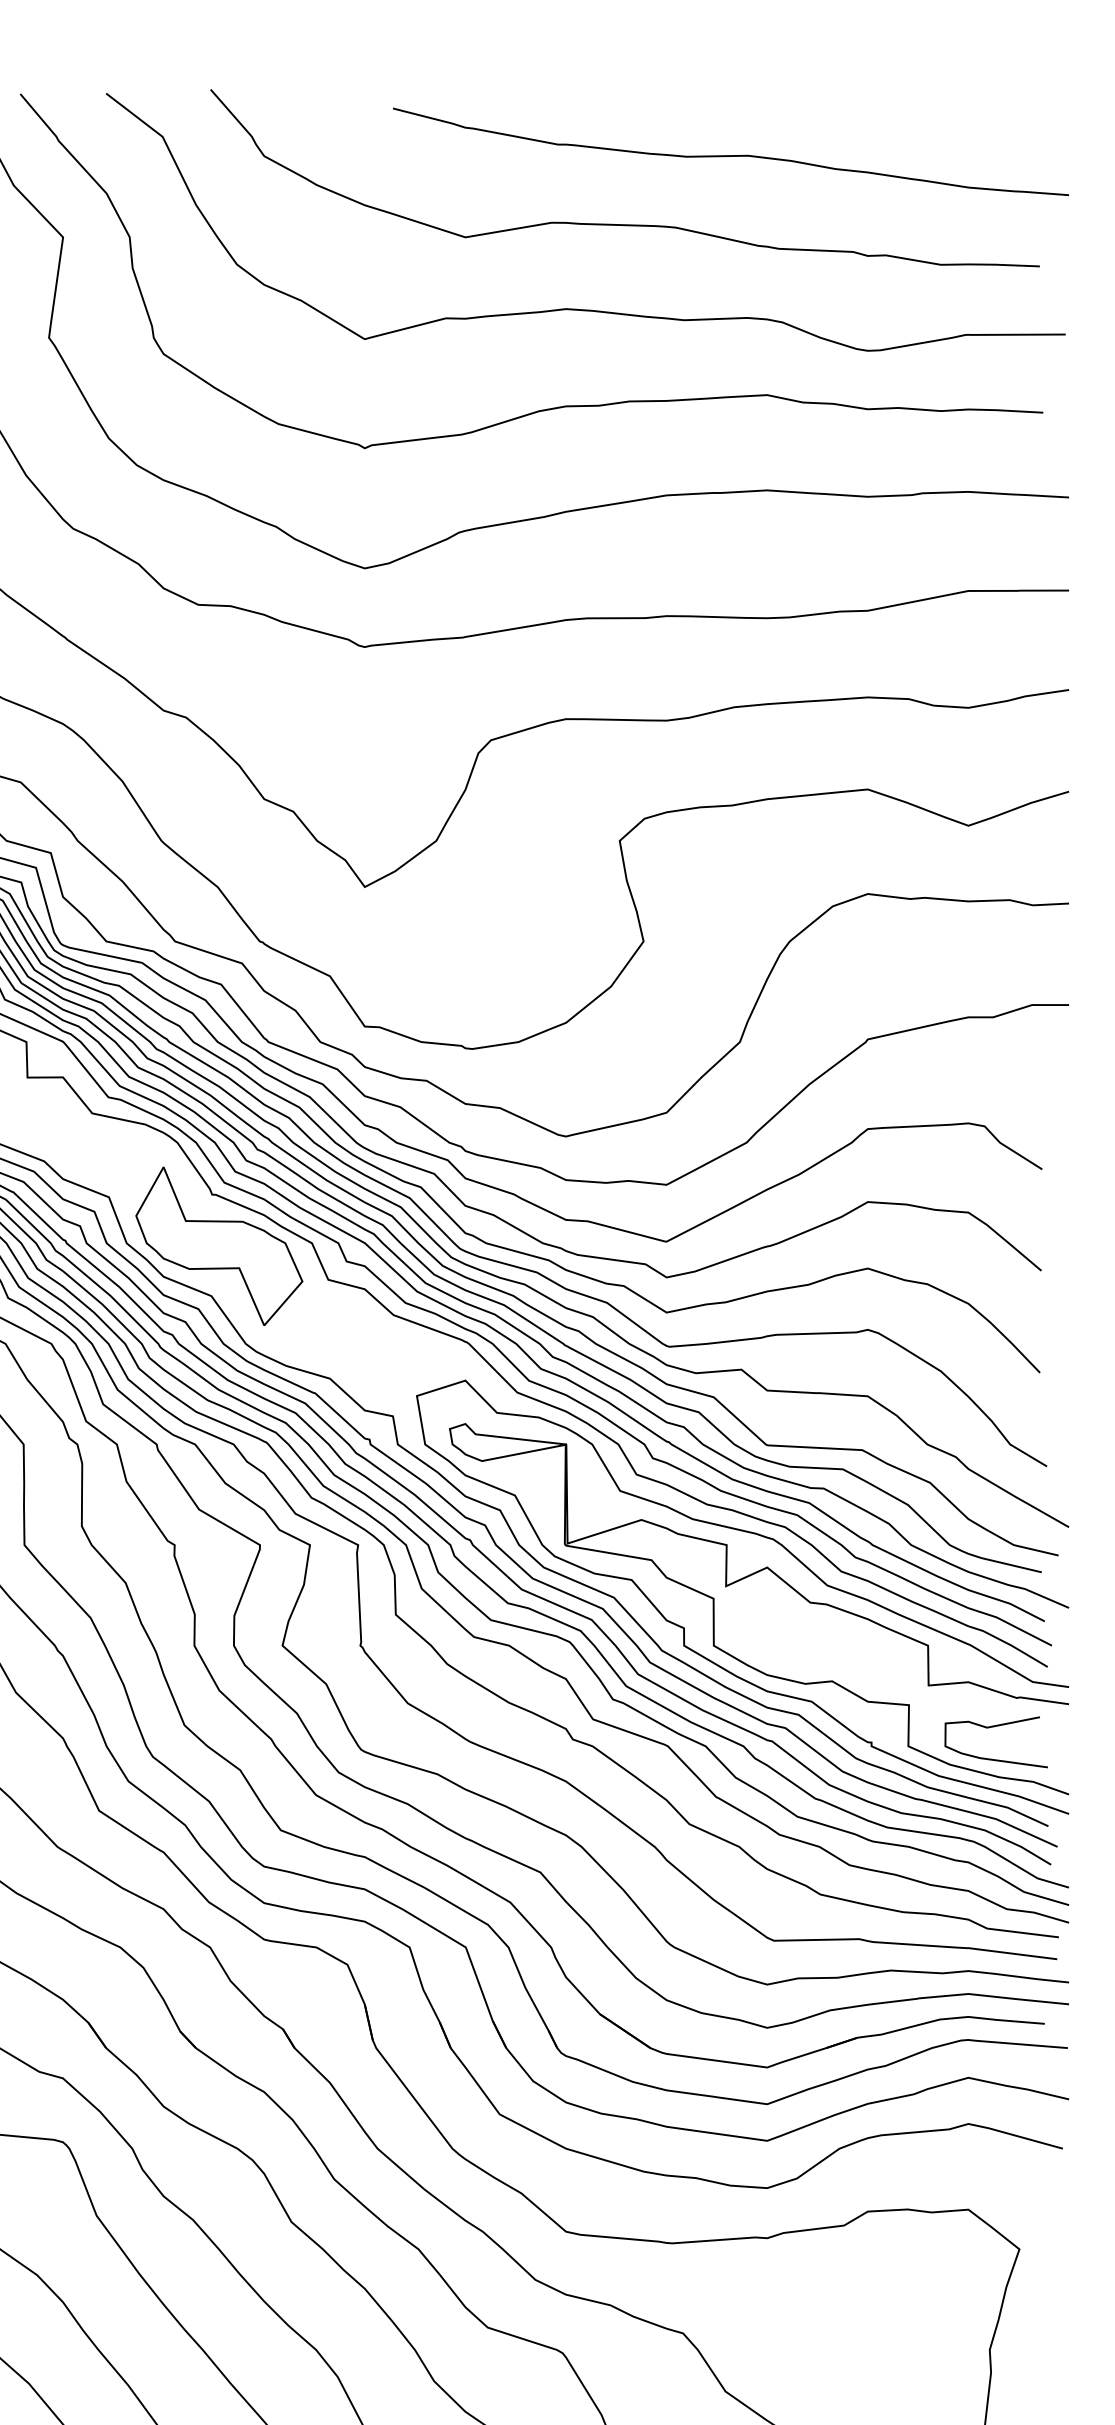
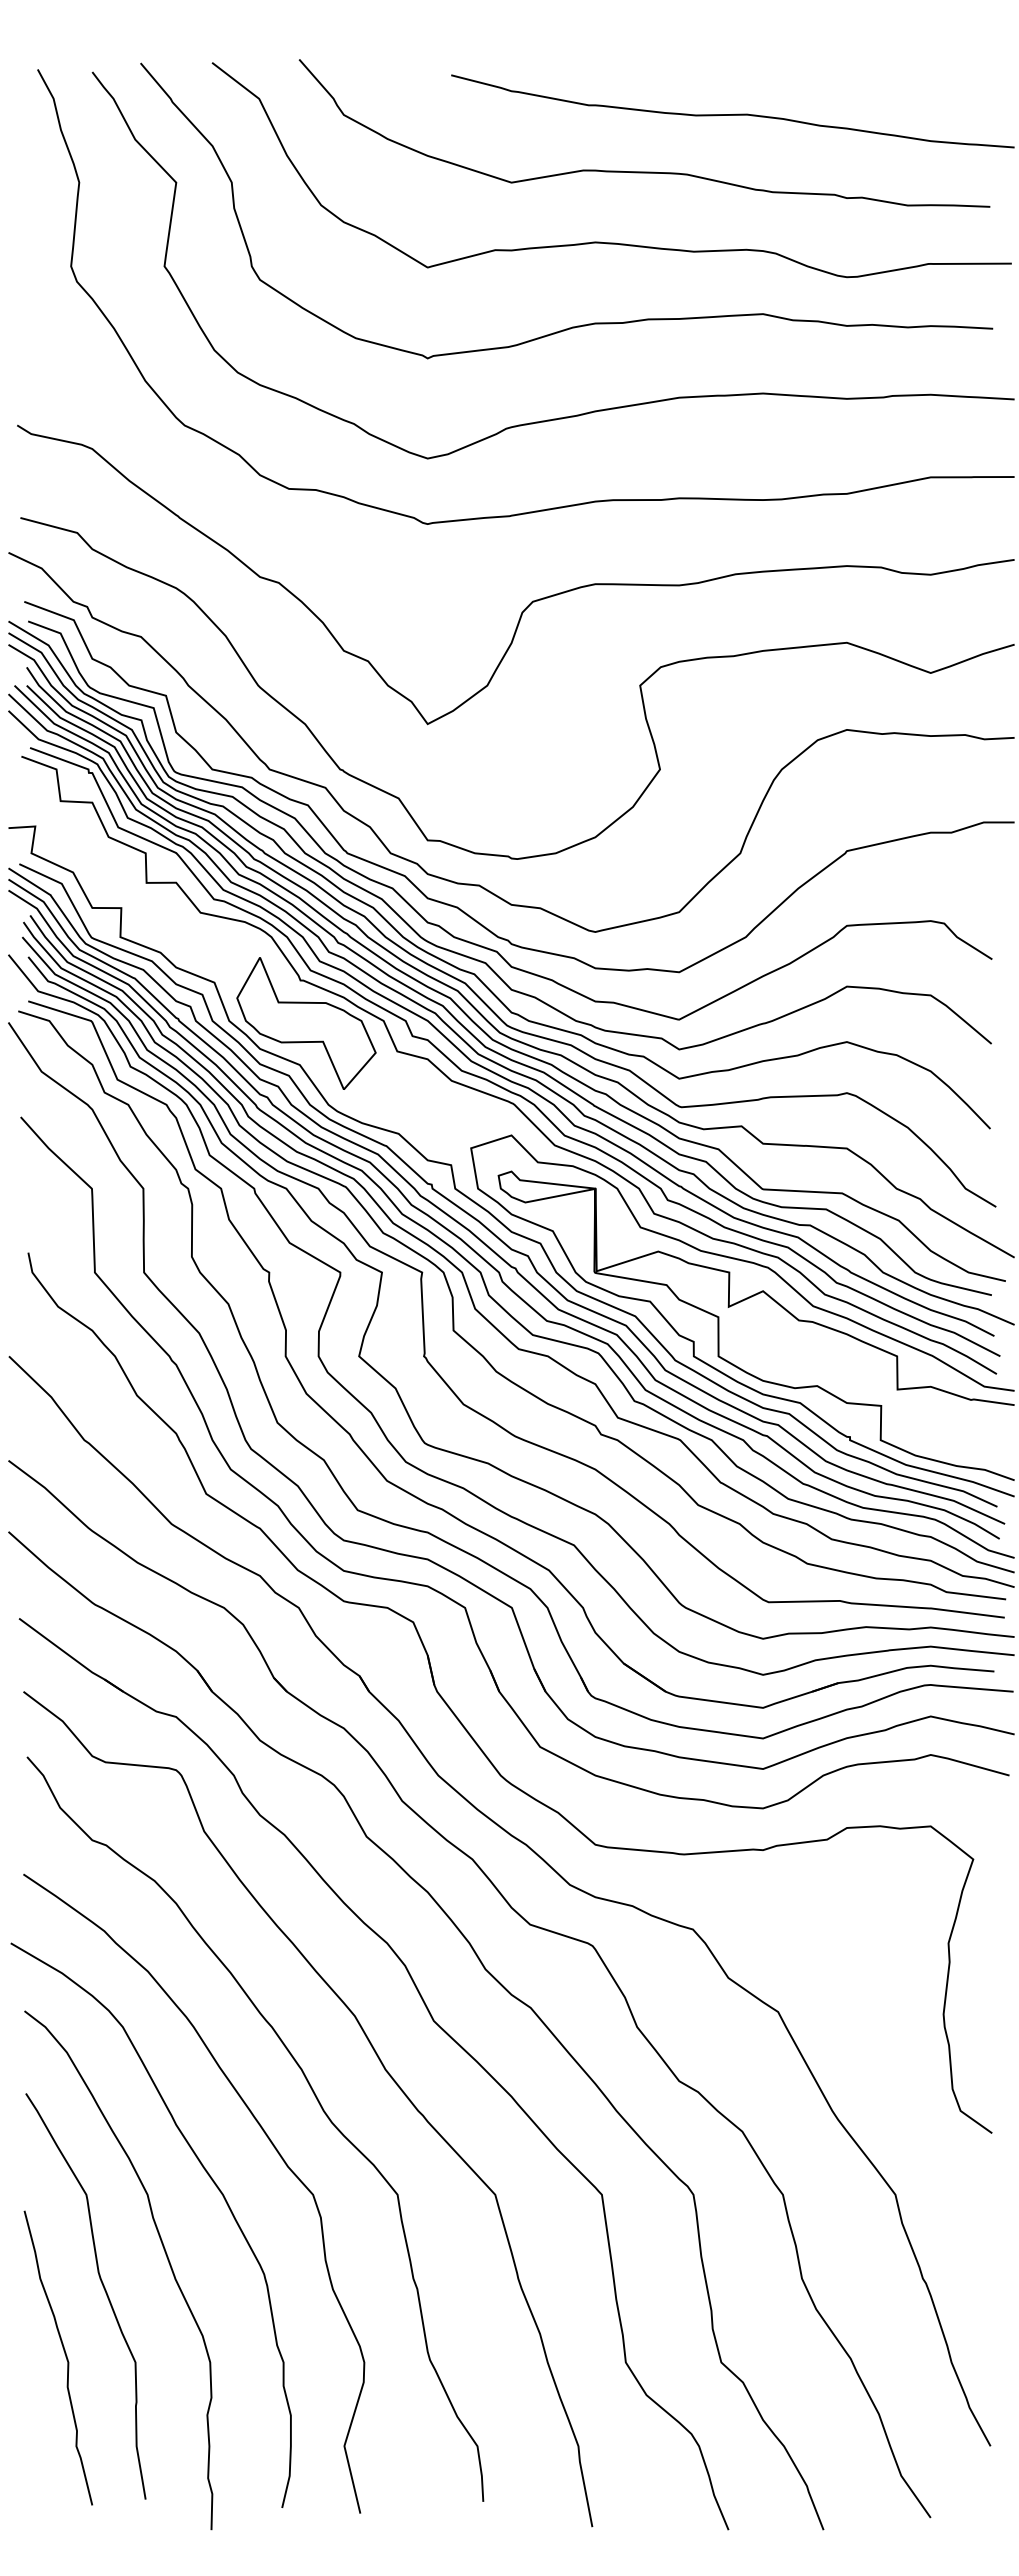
curve: (995, 1727) -> (953, 1424), removed

